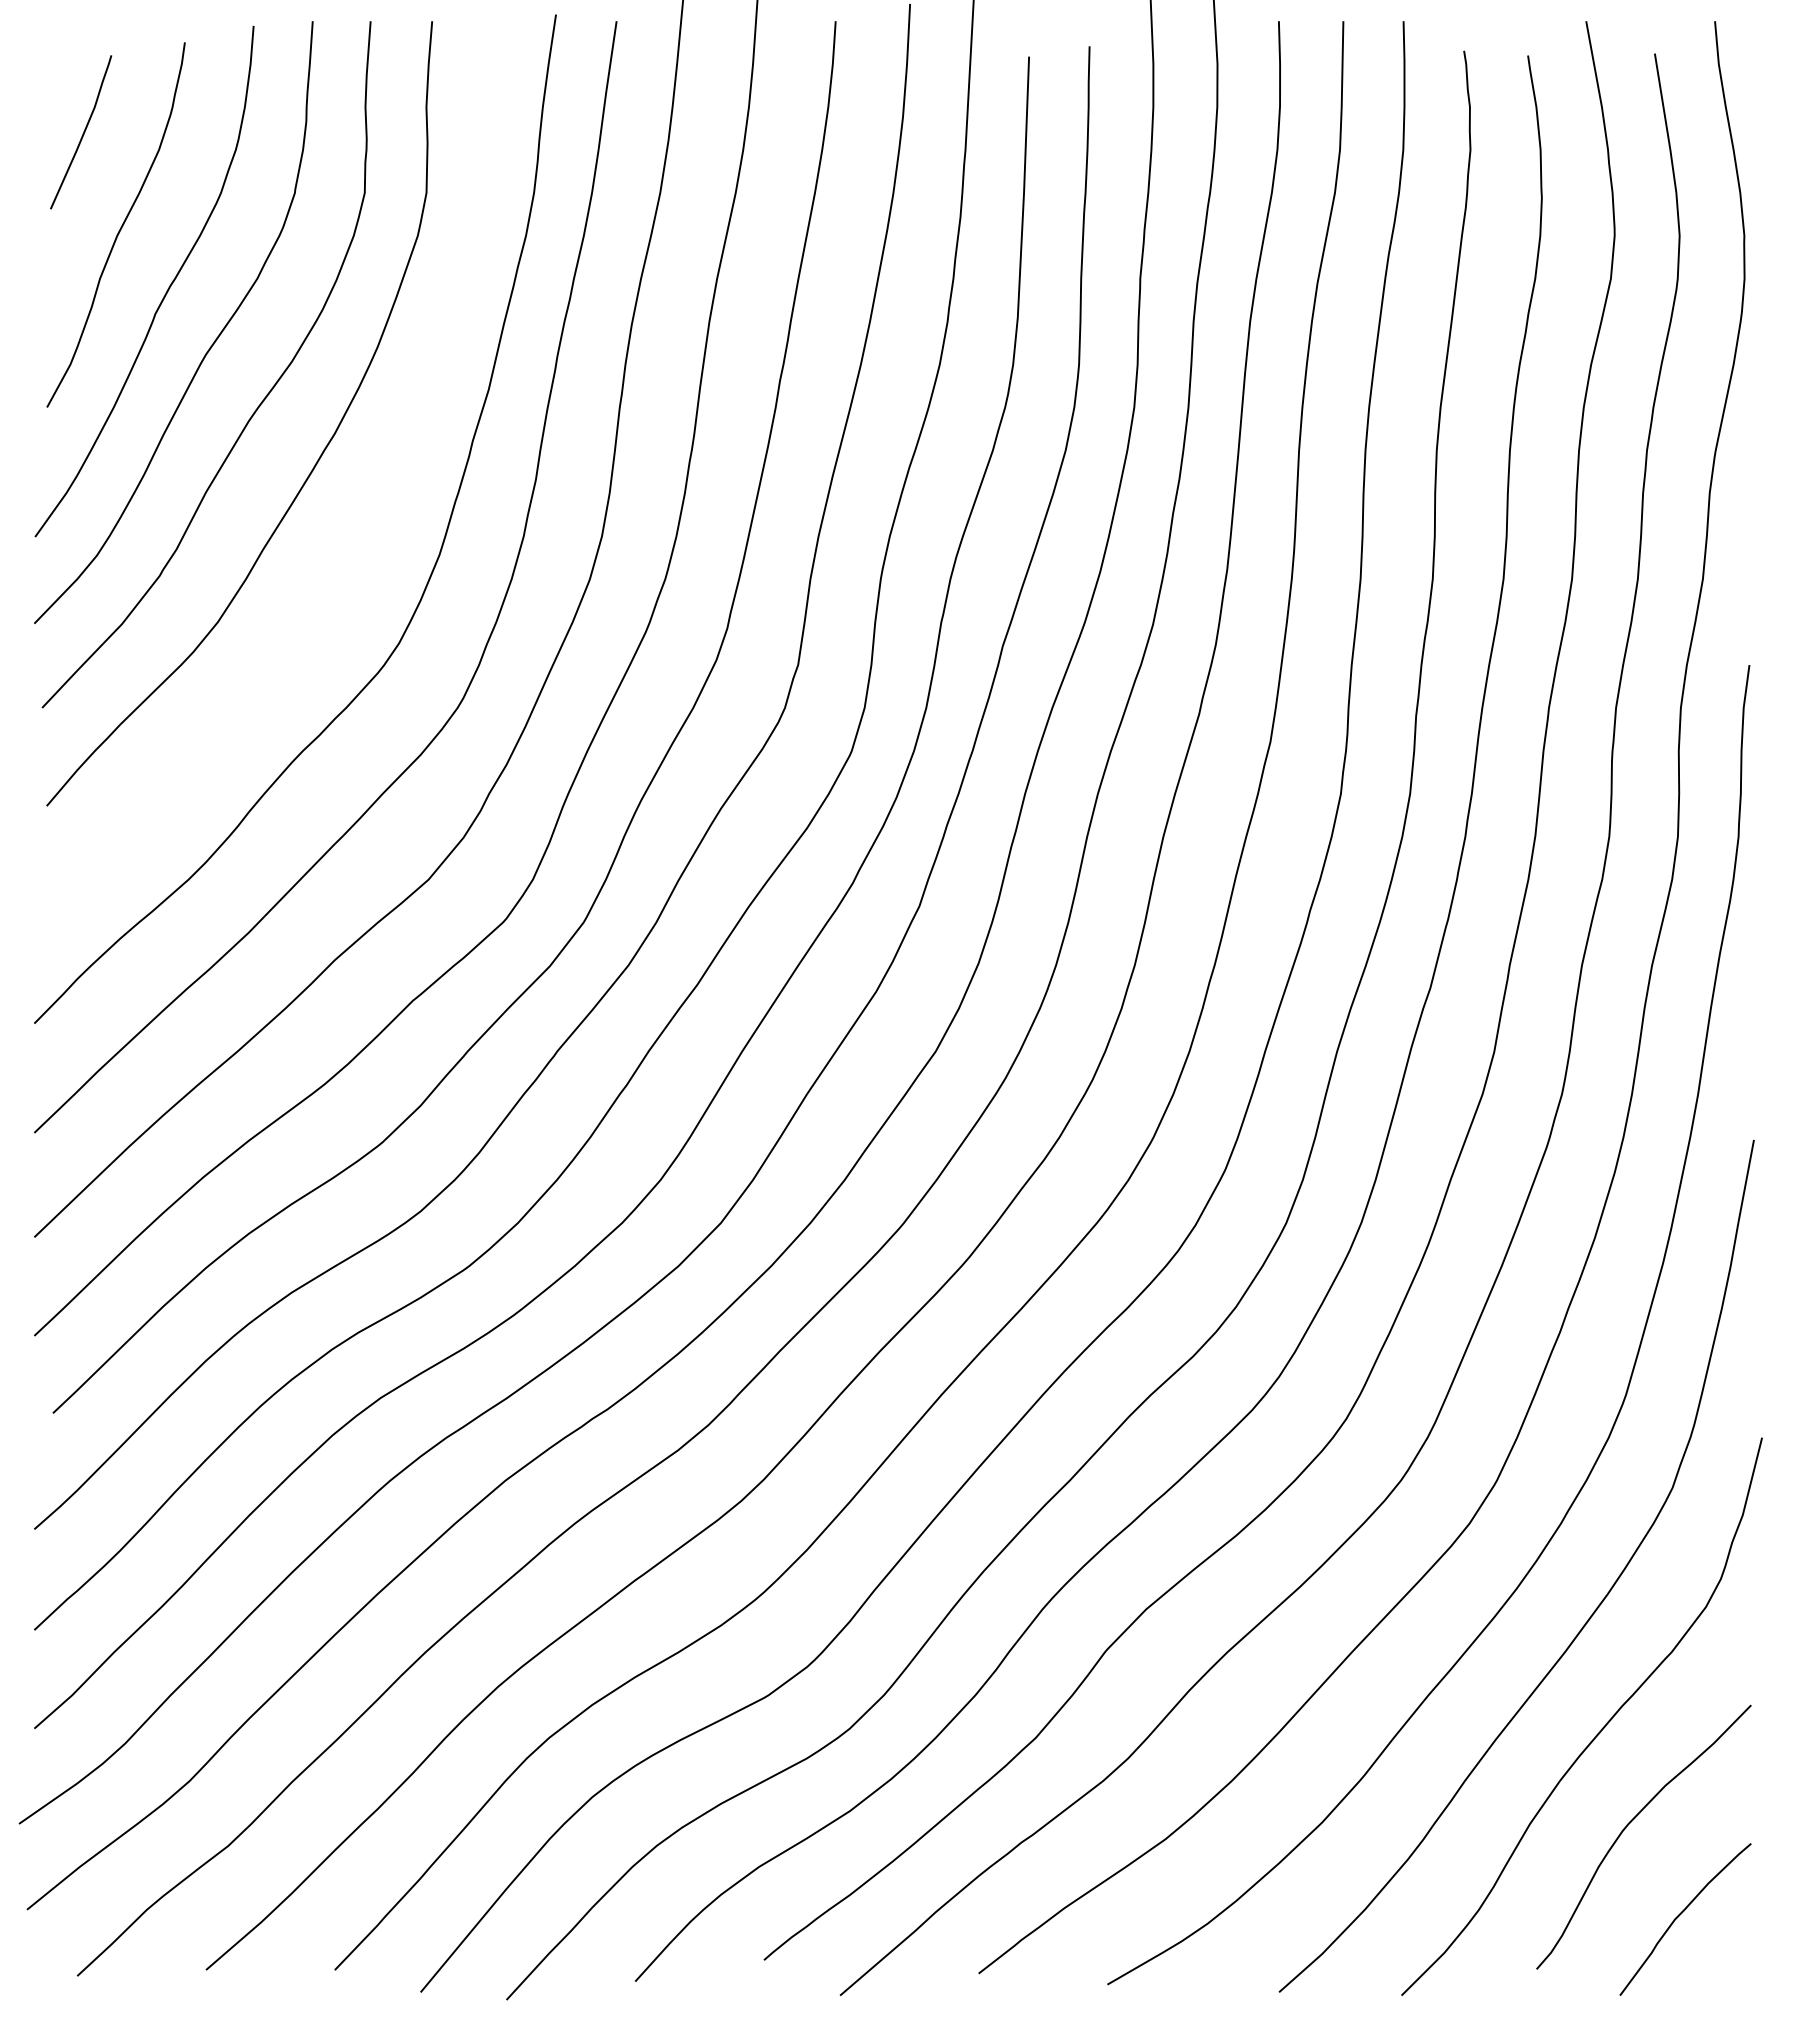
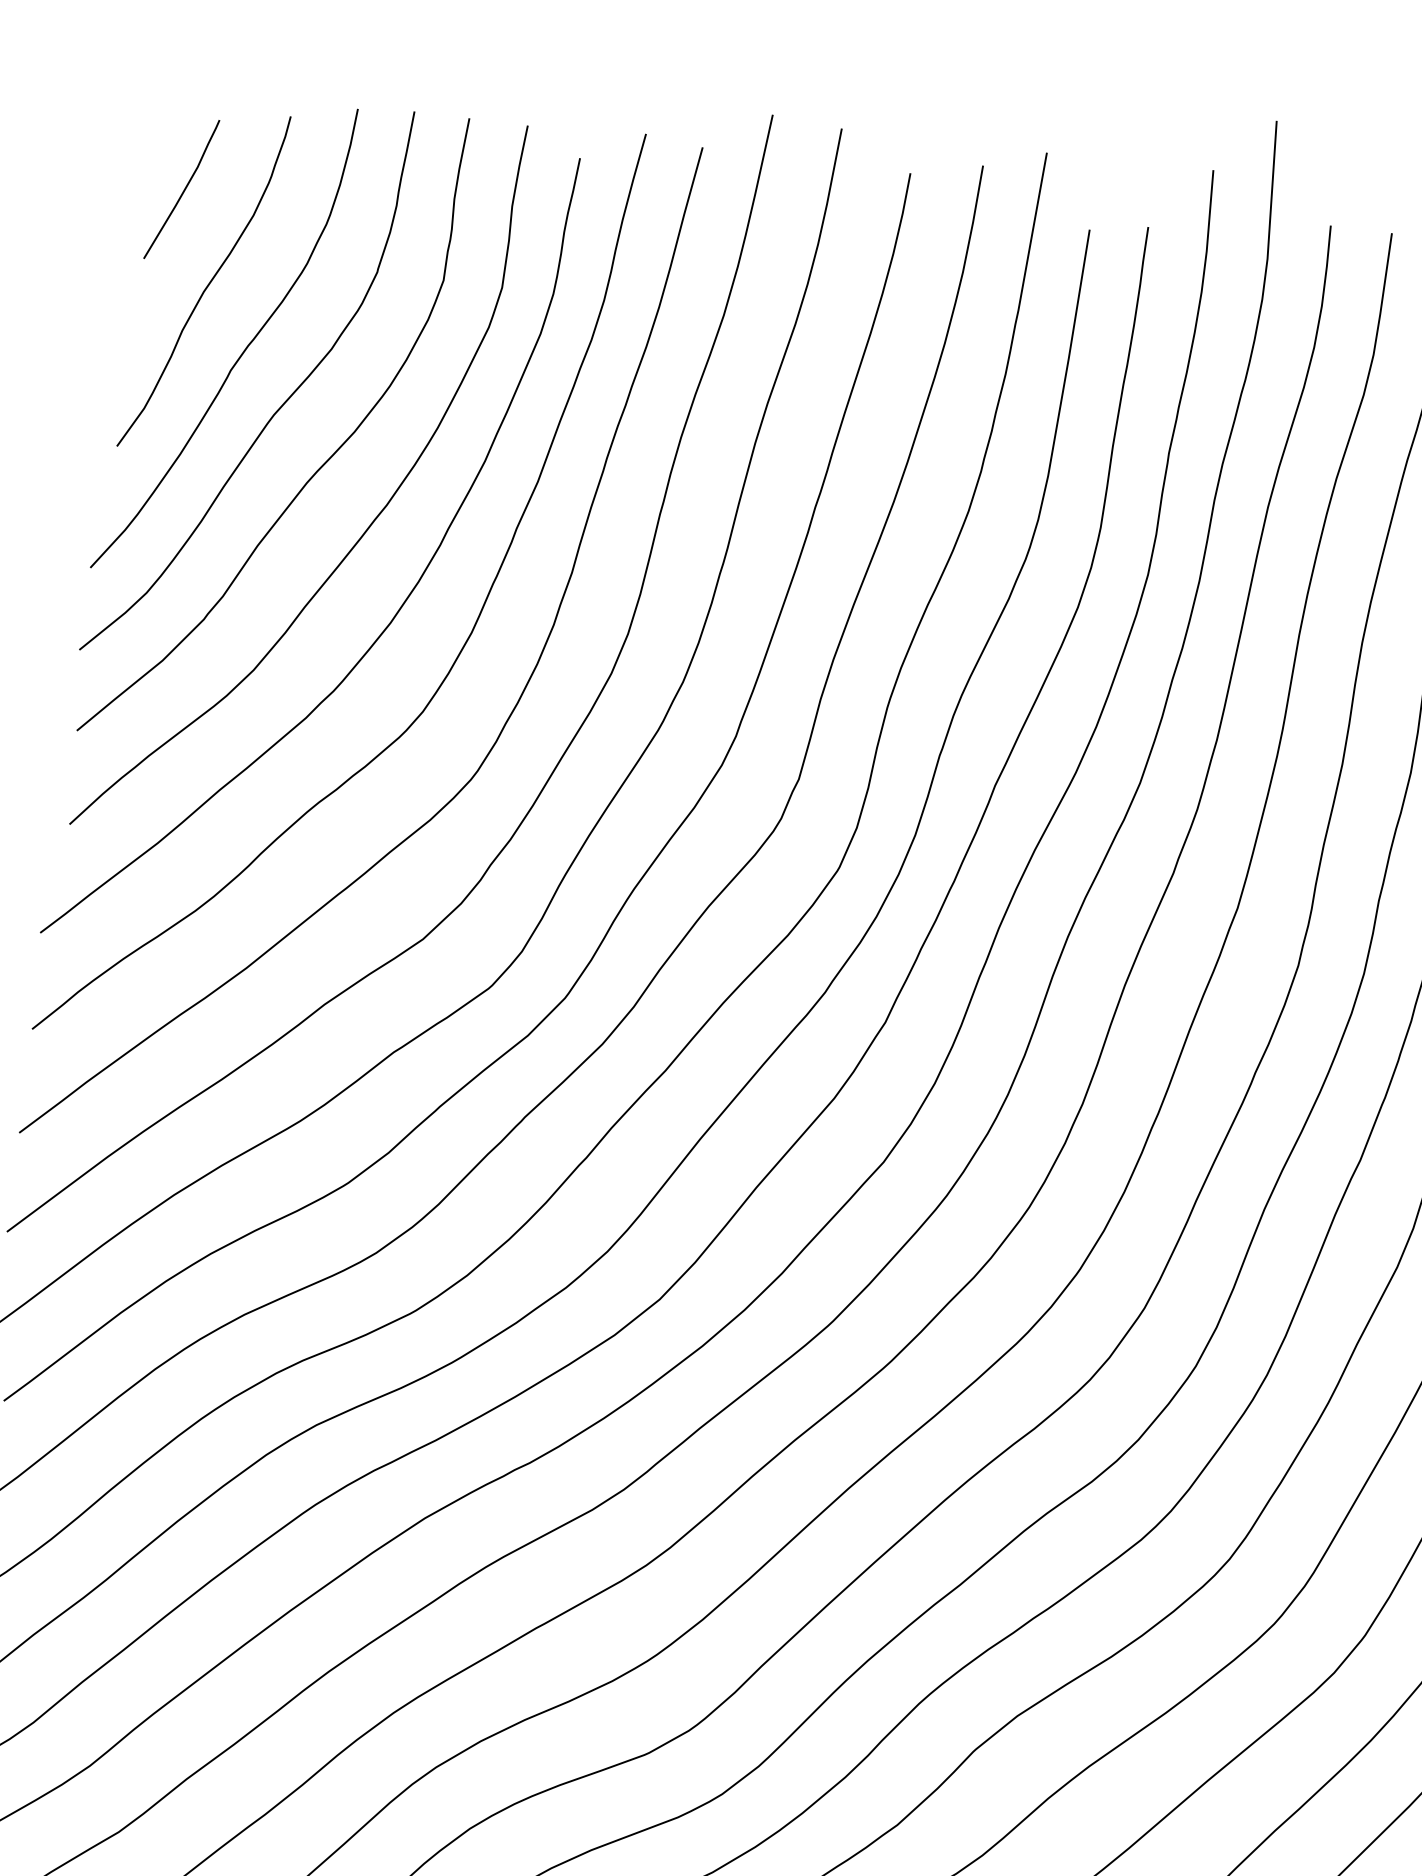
curve: (362, 536) -> (400, 606), added

